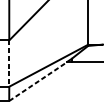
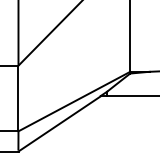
line: (9, 63) -> (18, 98), dashed -> solid
line: (38, 81) -> (59, 123), dashed -> solid

